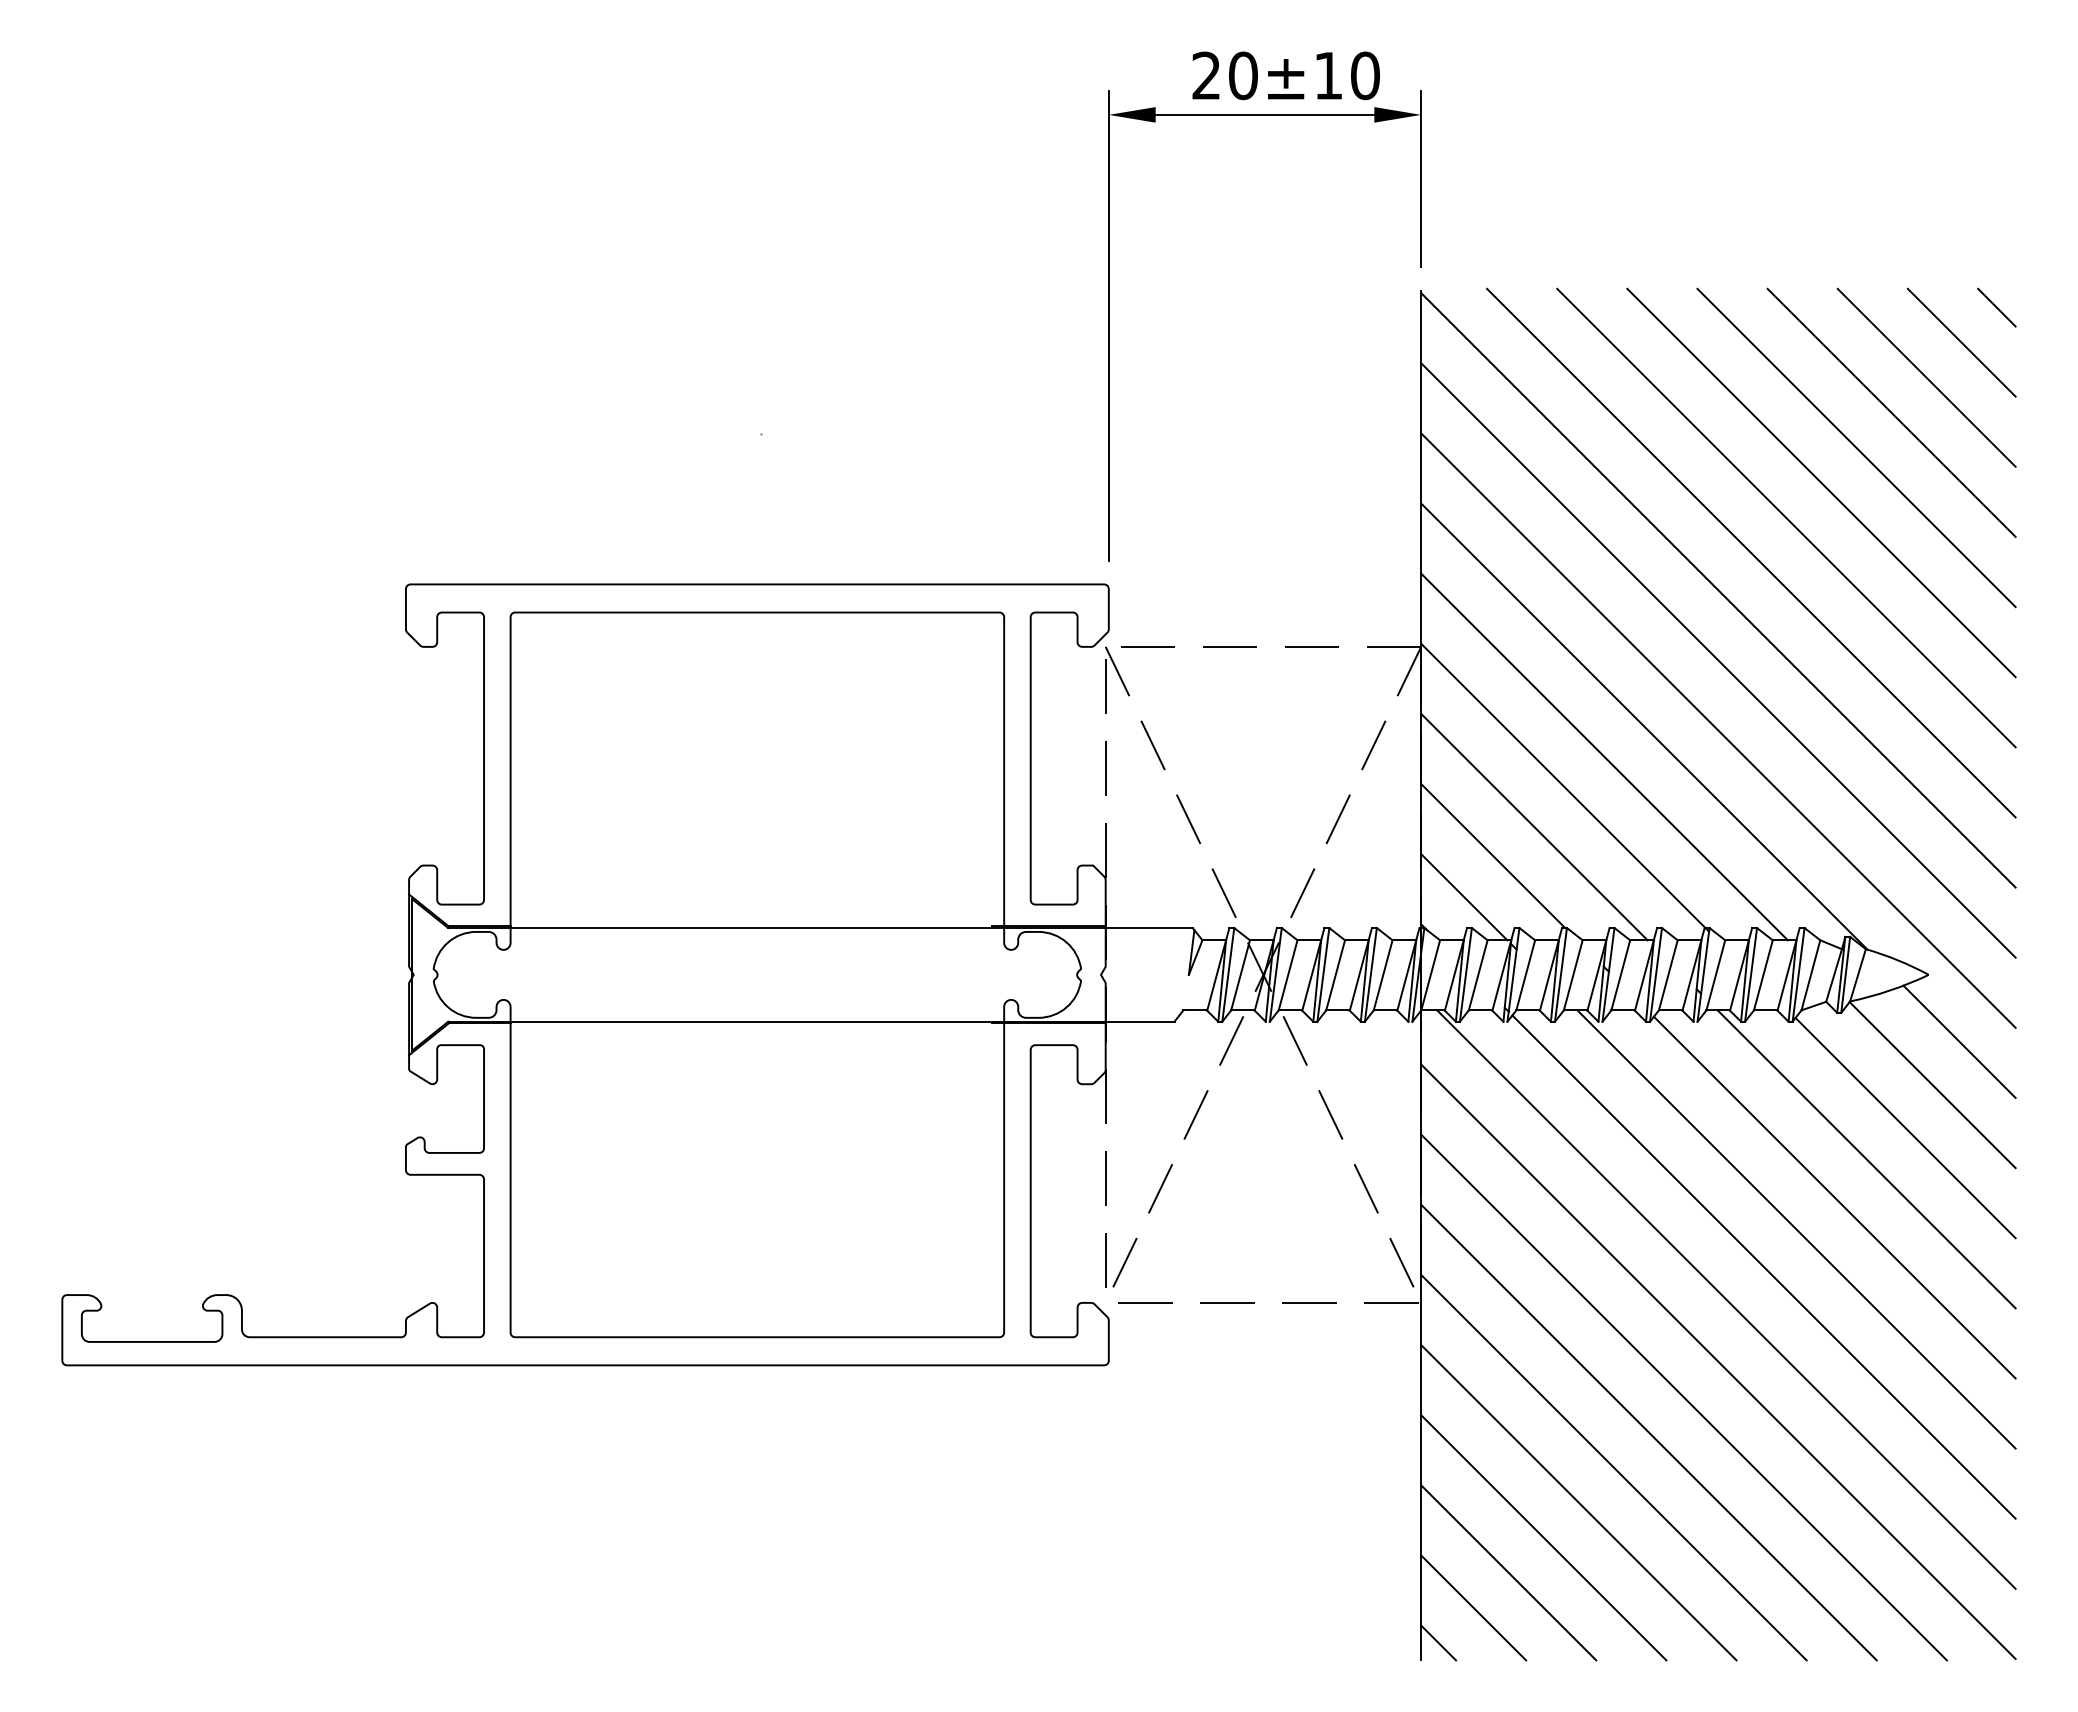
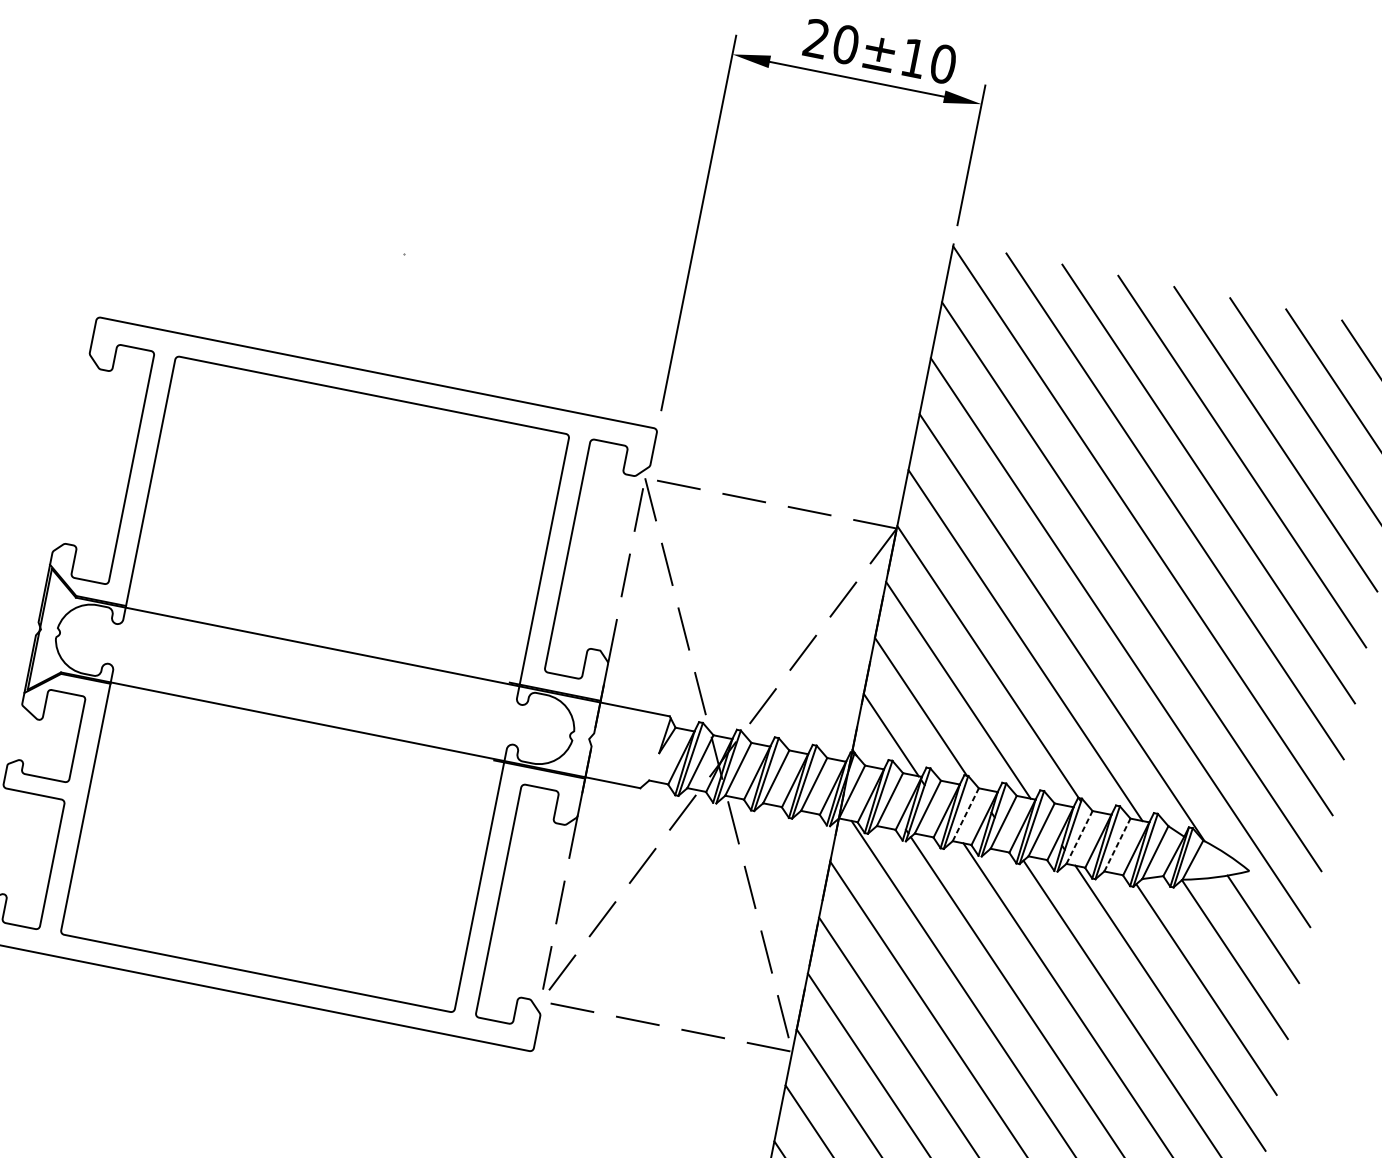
line: (1573, 974) -> (966, 814), solid -> dashed
line: (1715, 974) -> (1079, 836), solid -> dashed
line: (1763, 974) -> (1117, 844), solid -> dashed

